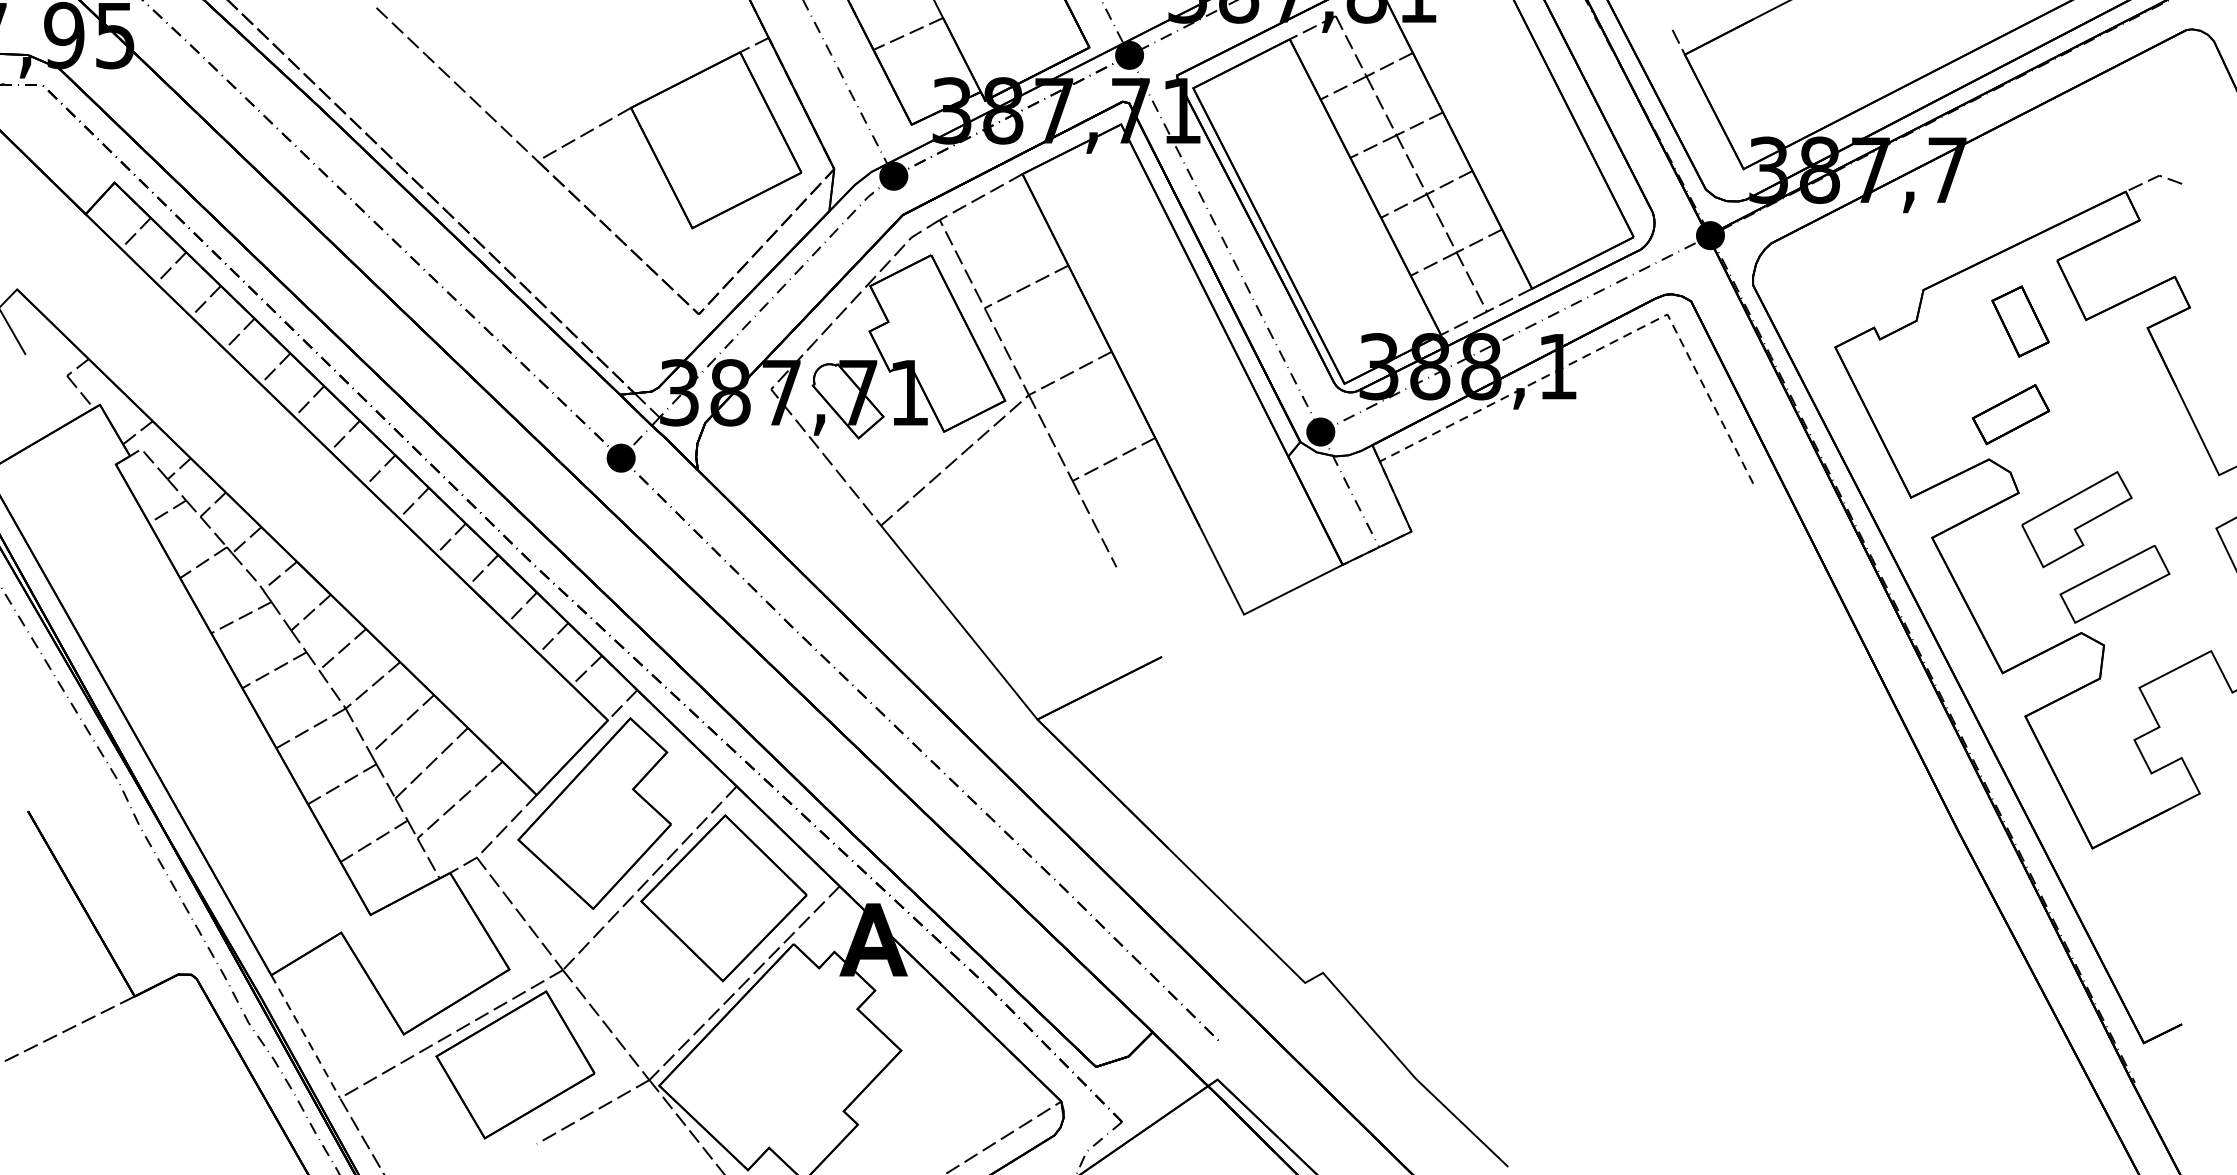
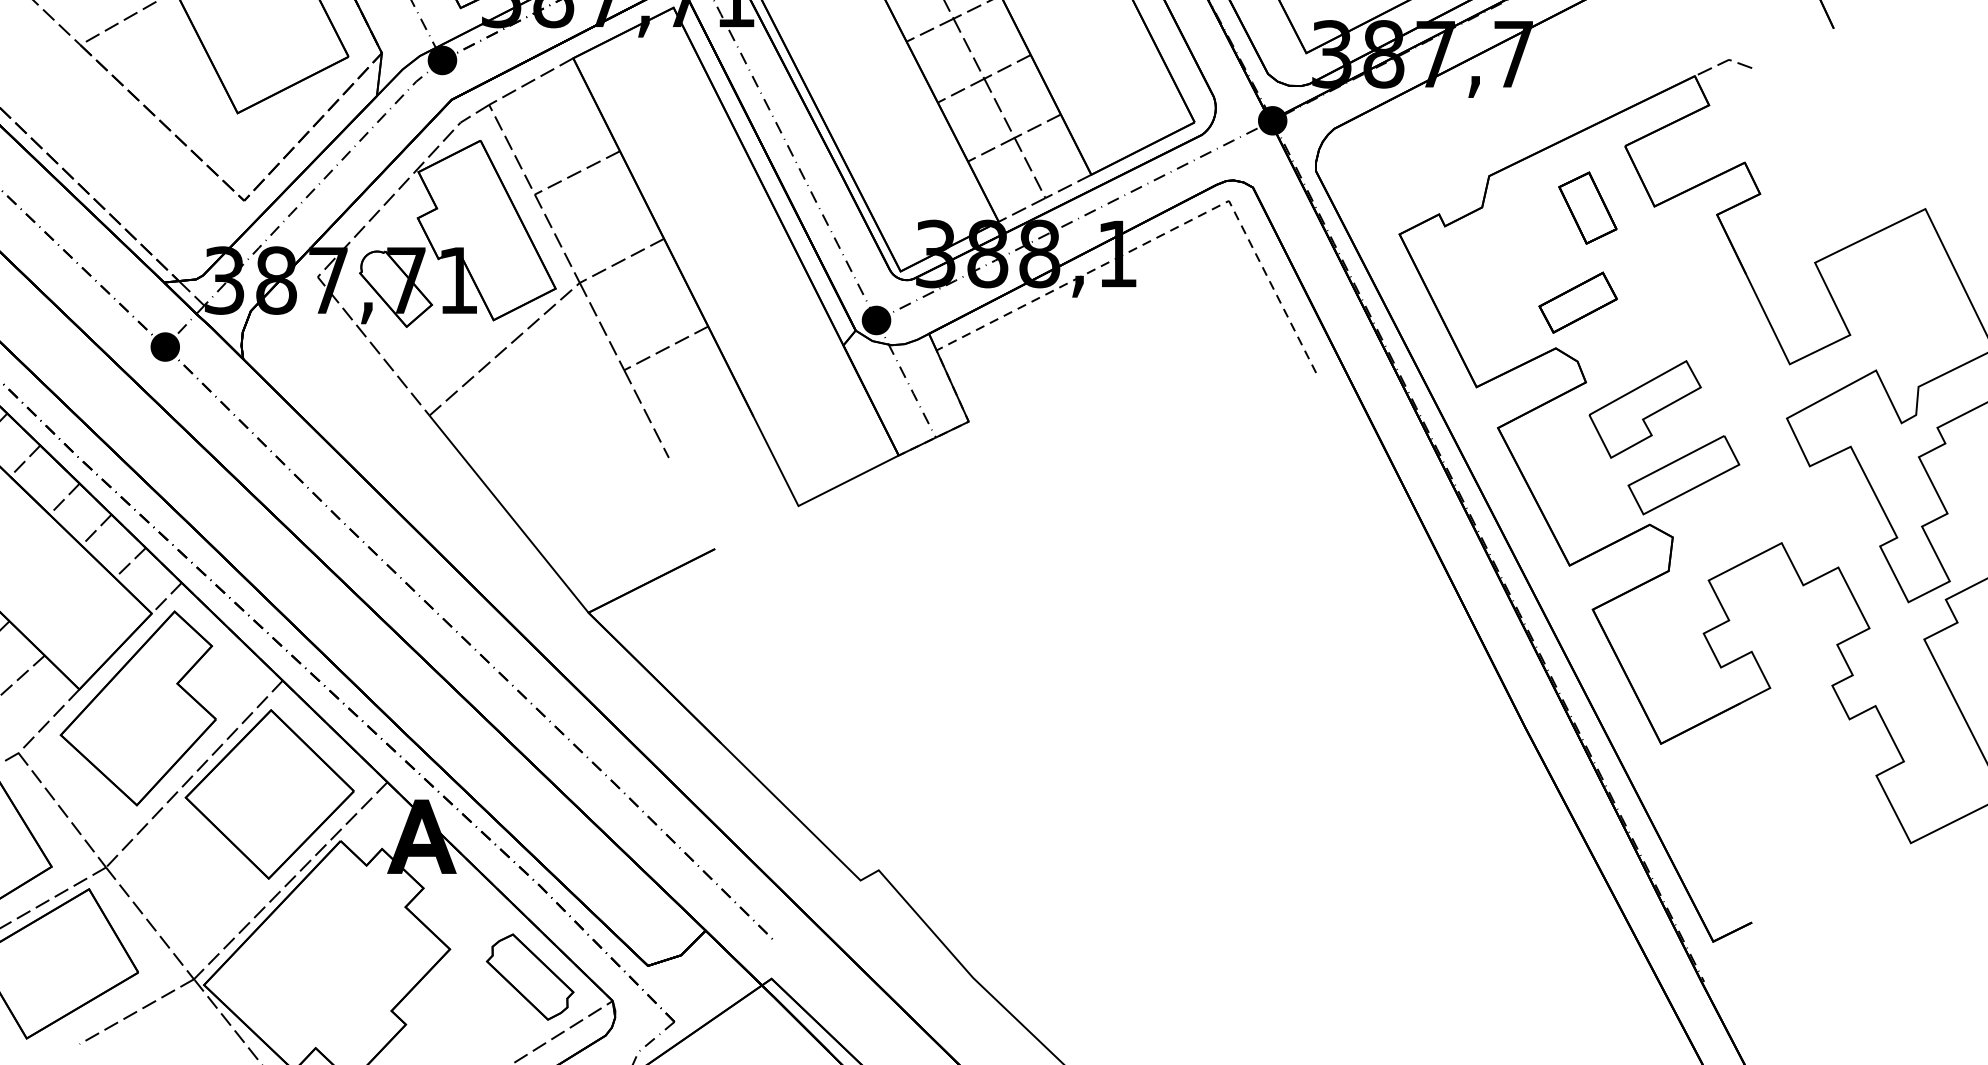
part: (979, 1077) -> (529, 976), added

